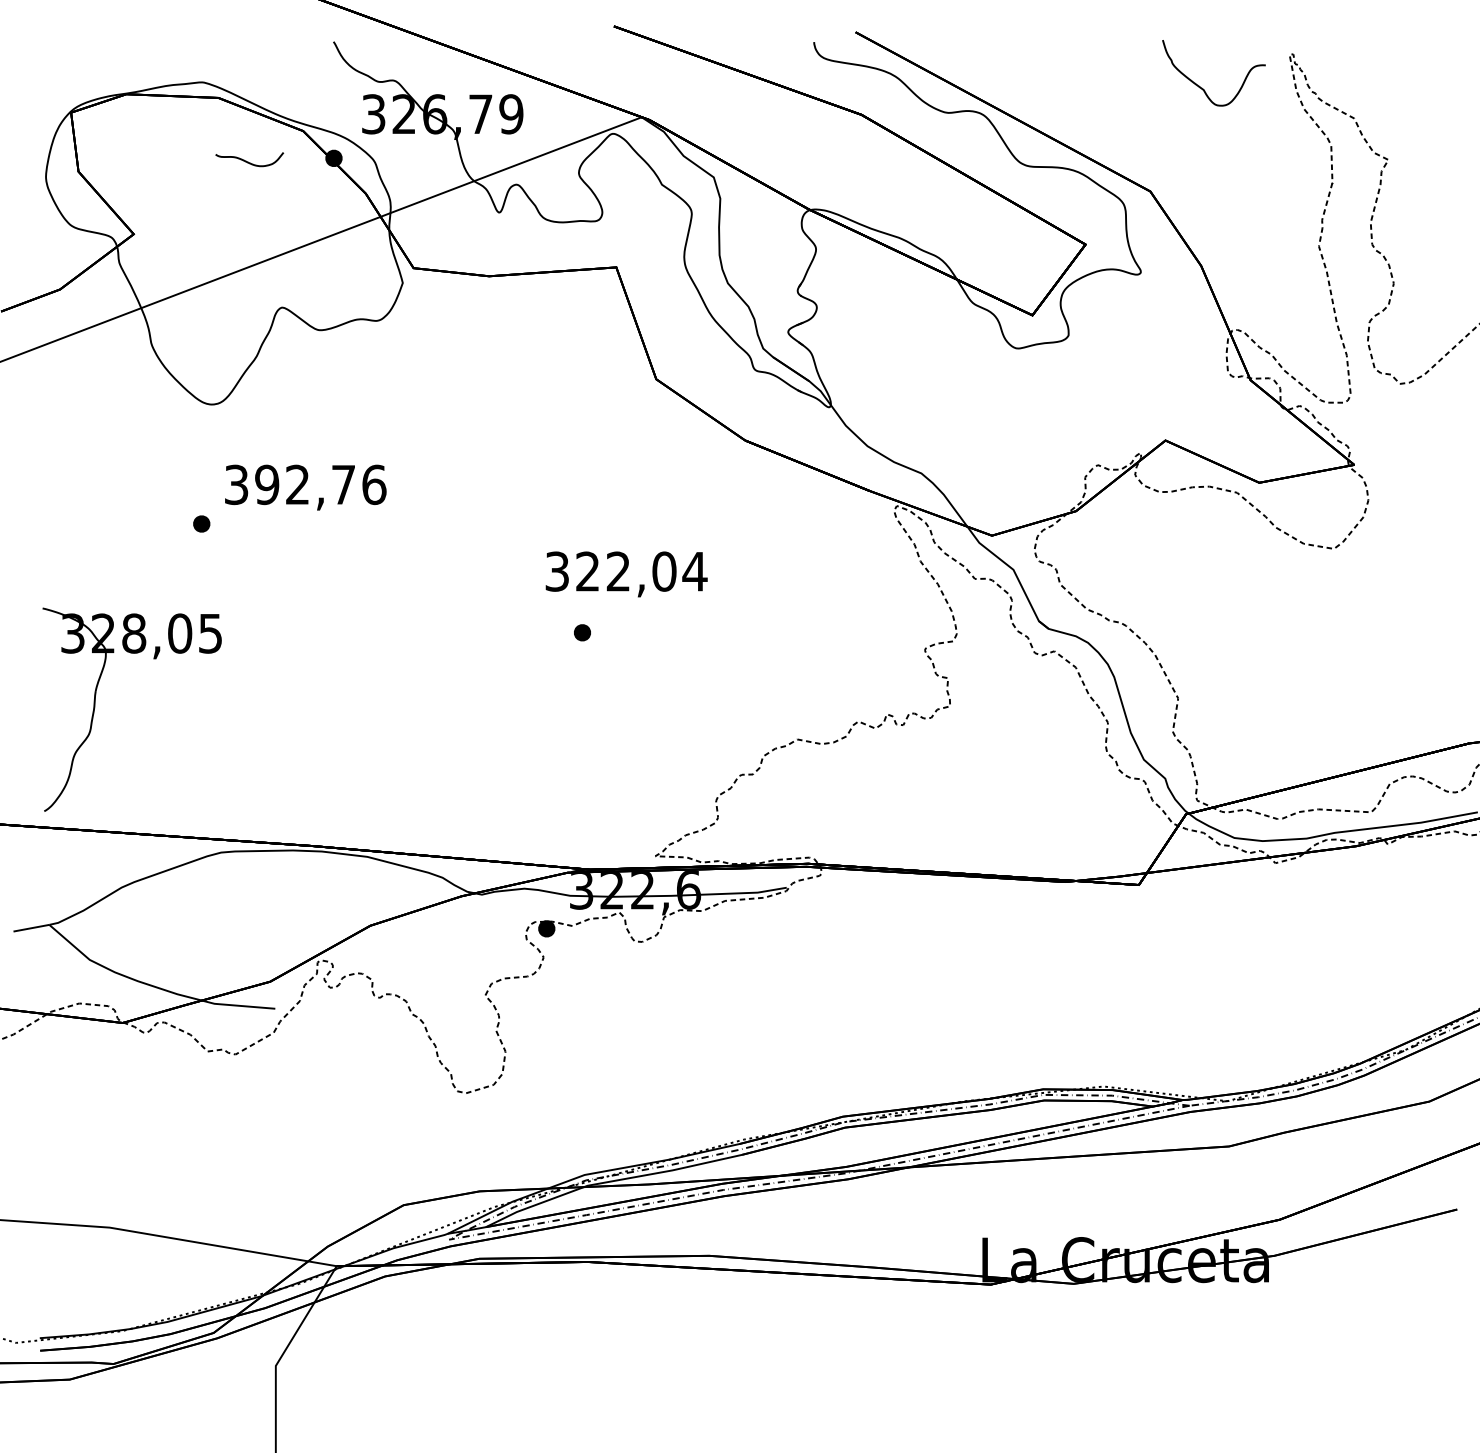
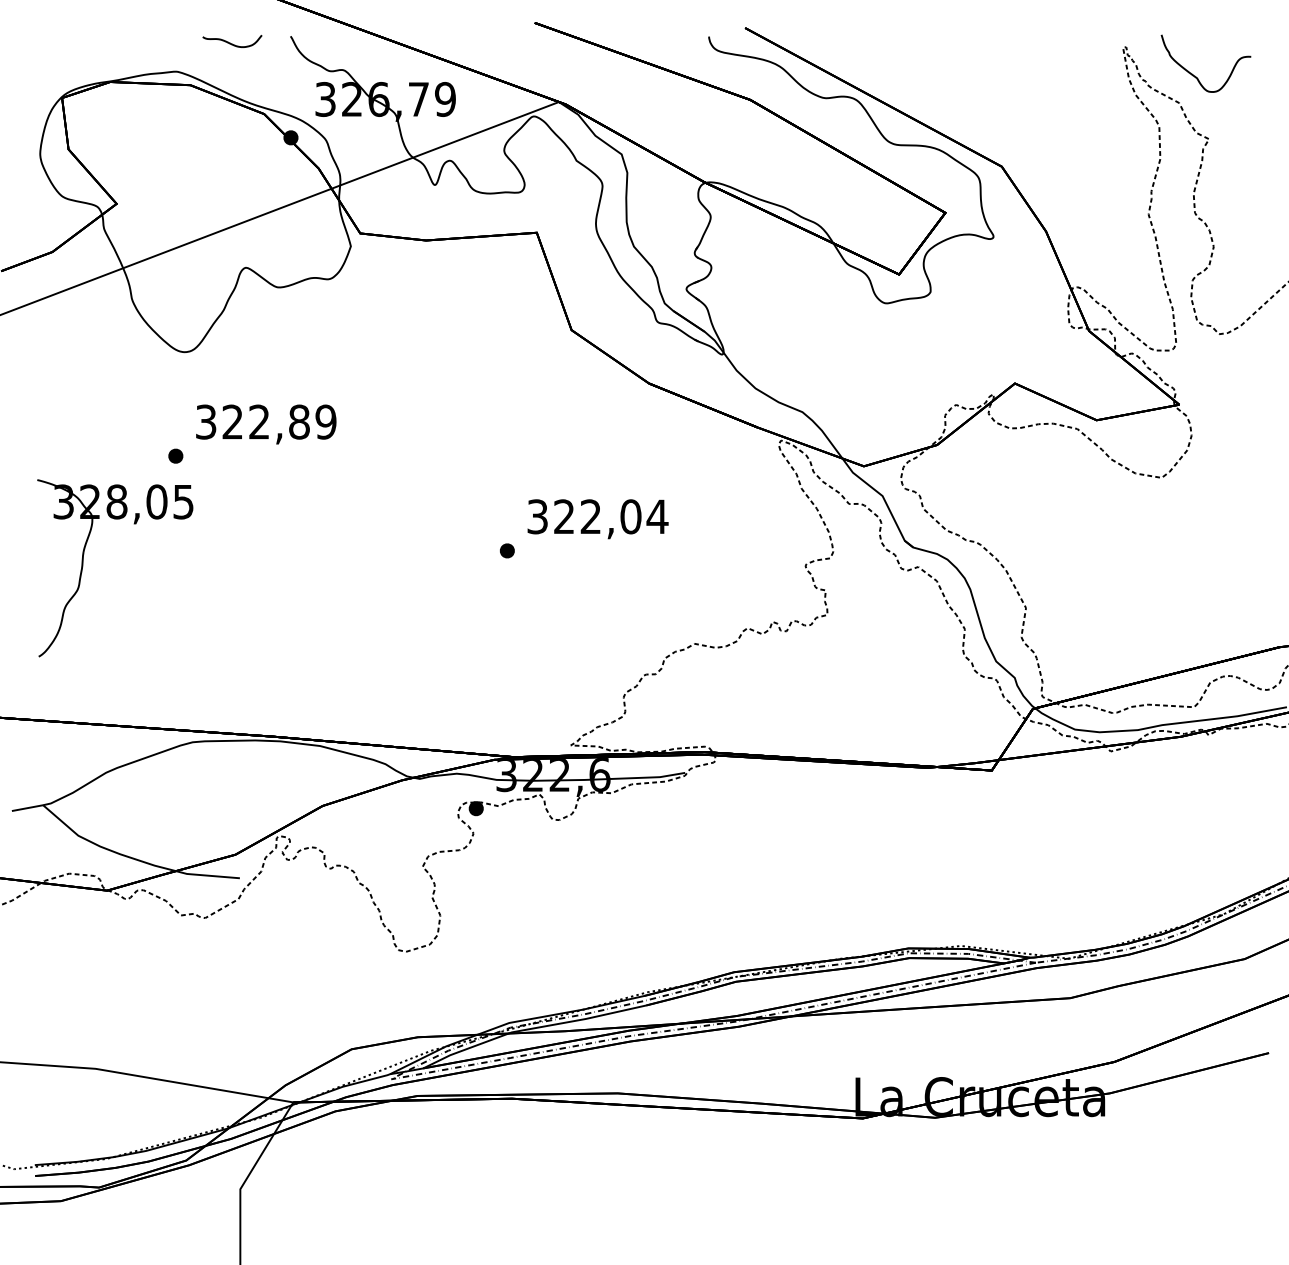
curve: (1202, 87) -> (1196, 76), moved
curve: (248, 161) -> (231, 43), moved
text: (320, 484) -> (279, 421), 392,76 -> 322,89
text: (626, 574) -> (597, 519), moved
part: (95, 707) -> (83, 566), moved

